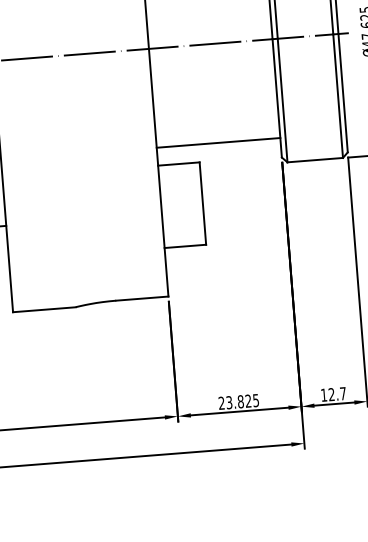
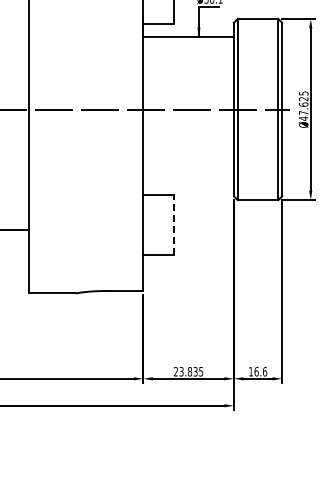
line: (218, 142) -> (188, 181), removed
line: (202, 202) -> (173, 224), solid -> dashed
text: (337, 393) -> (260, 371), 12.7 -> 16.6
text: (248, 402) -> (195, 372), 23.825 -> 23.835

